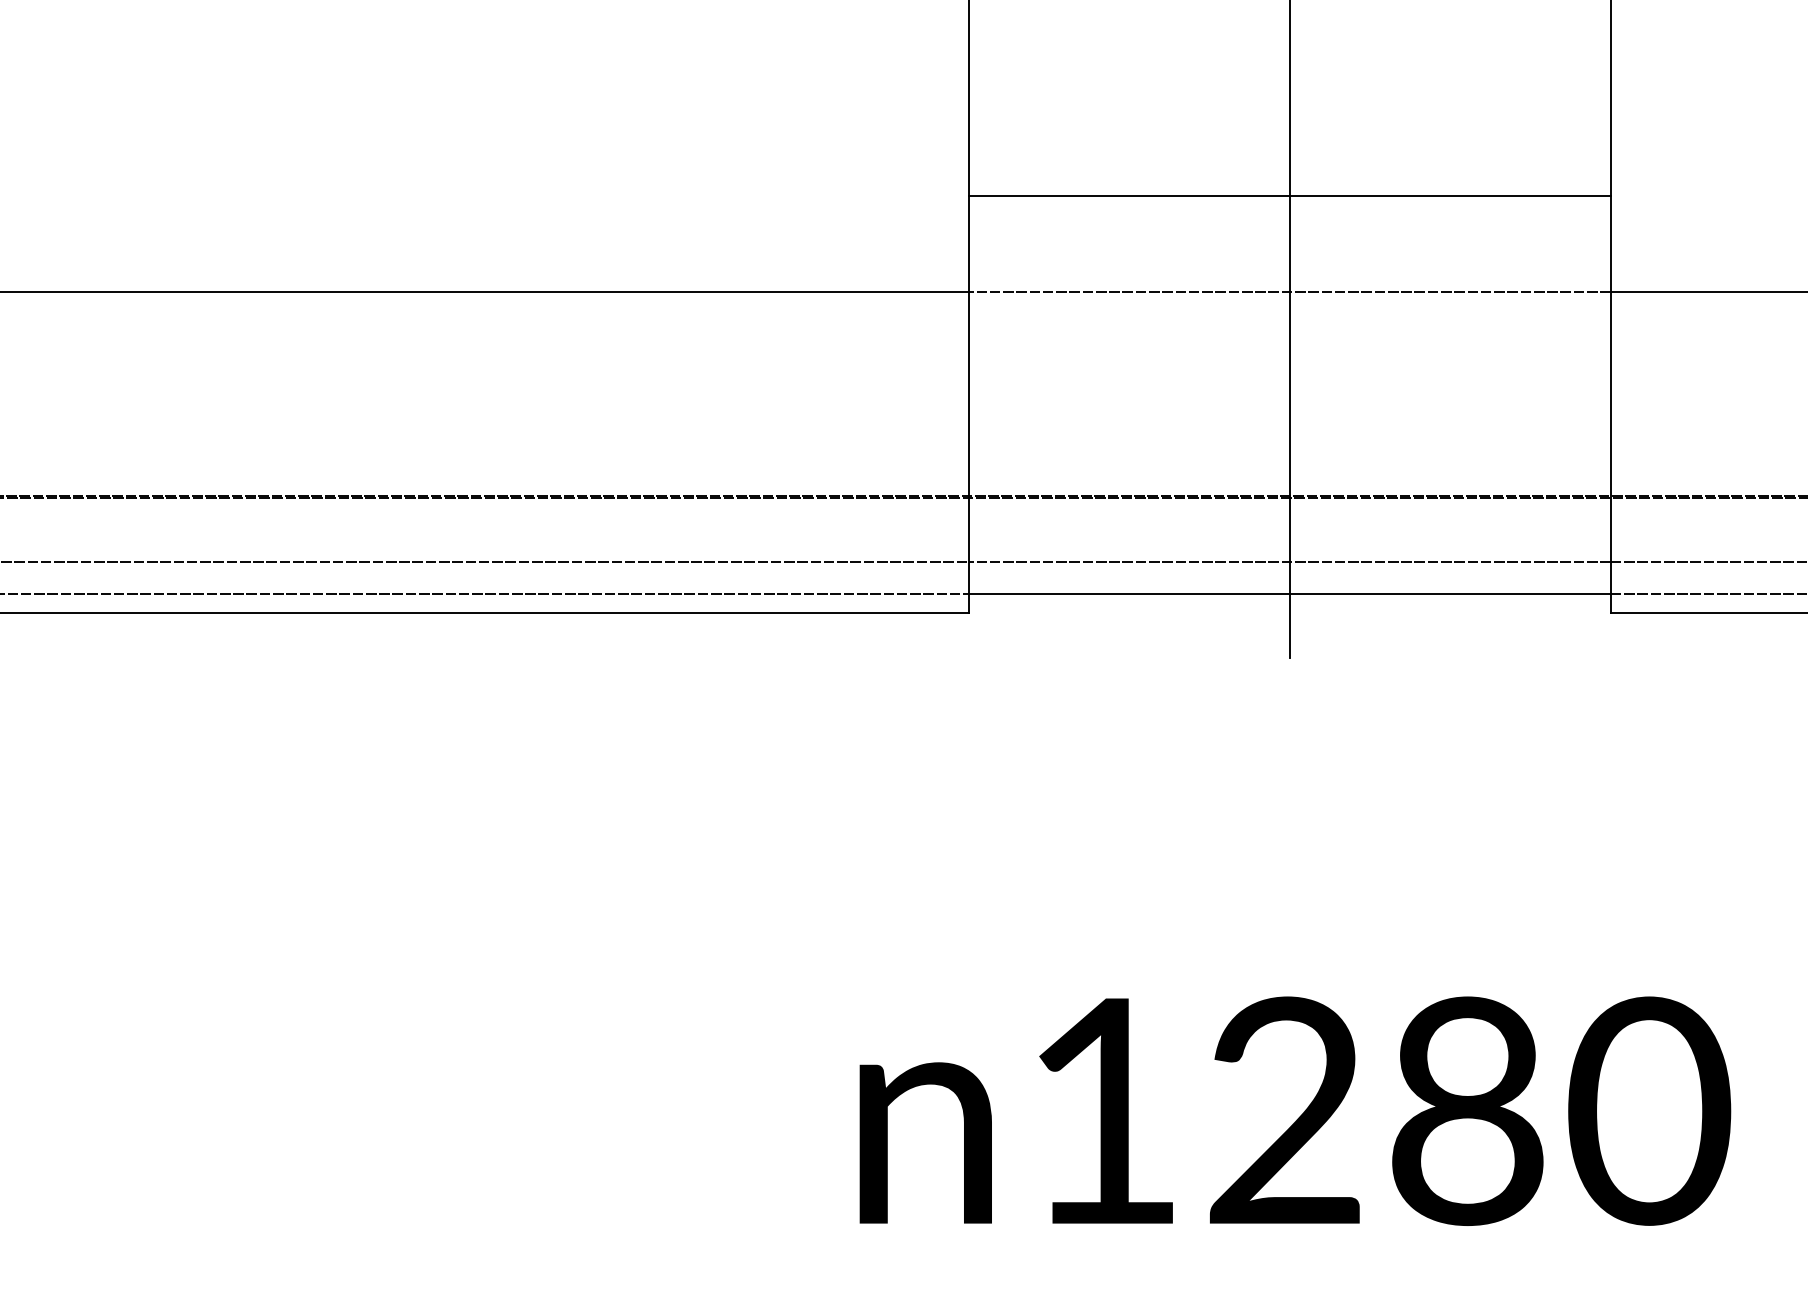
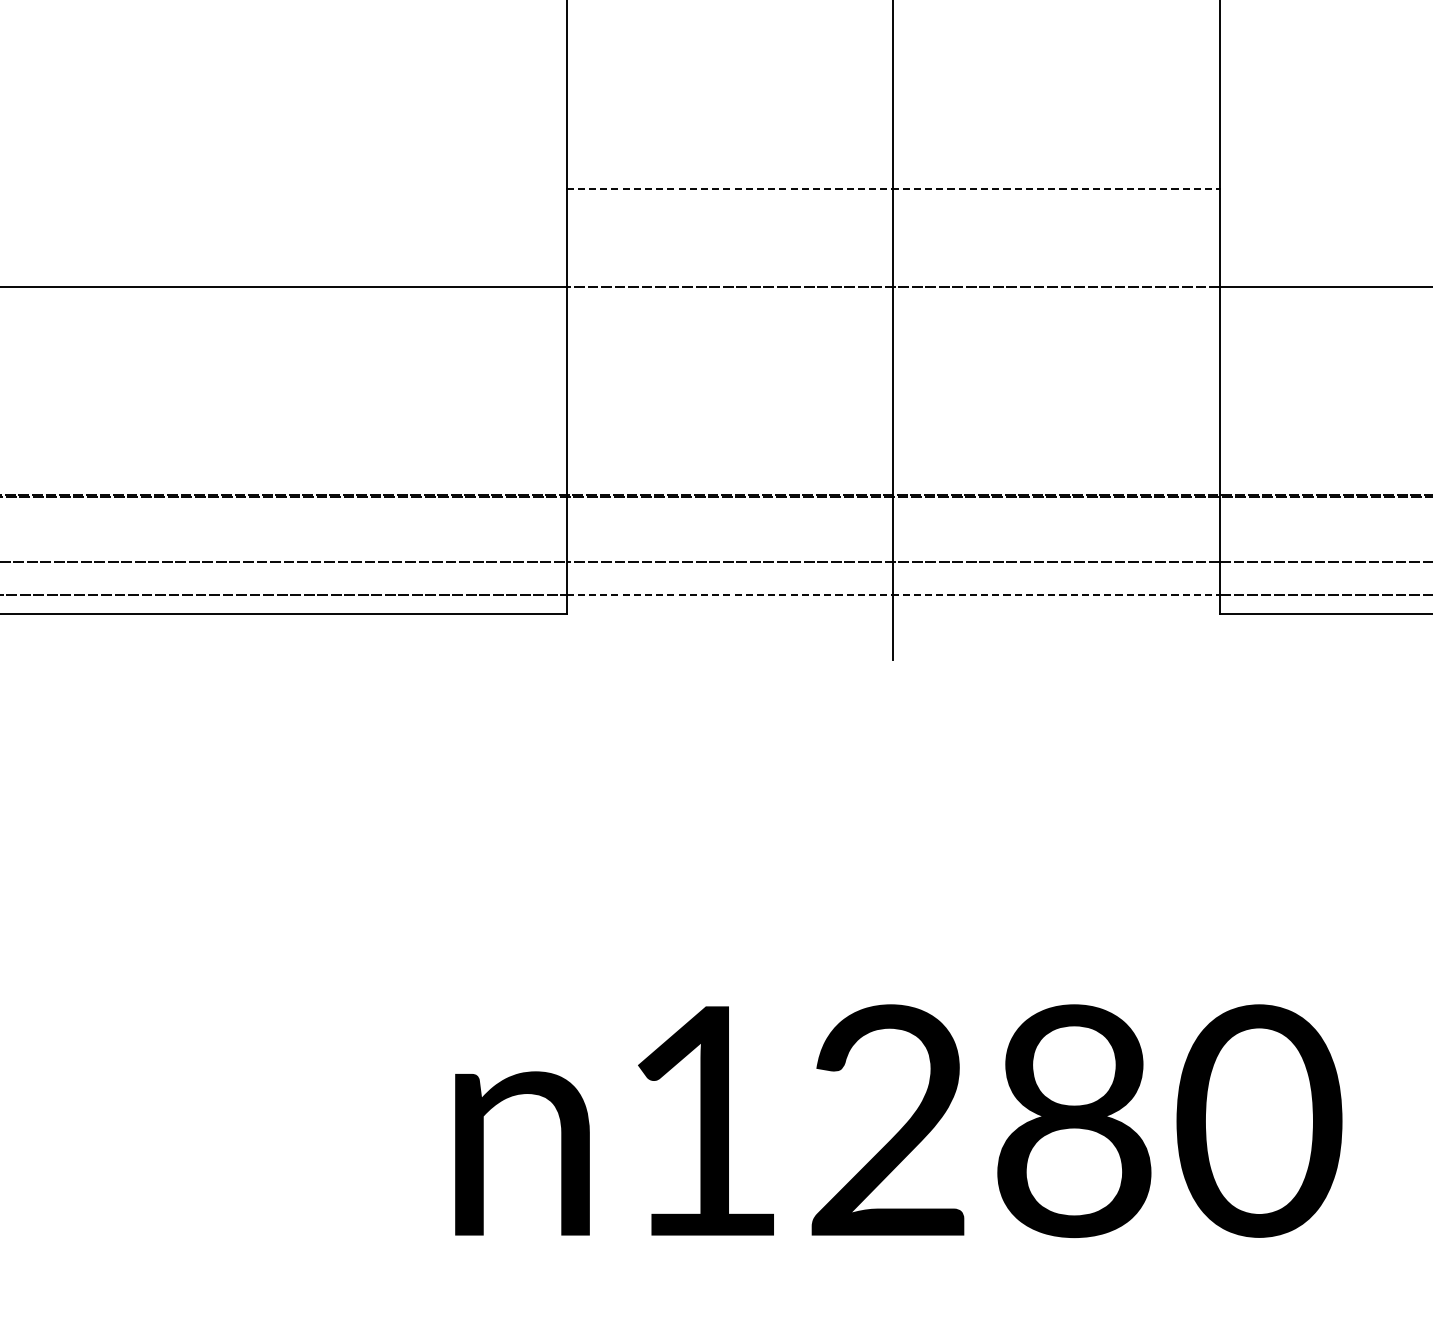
line: (1289, 196) -> (892, 189), solid -> dashed
line: (1289, 594) -> (892, 595), solid -> dashed

